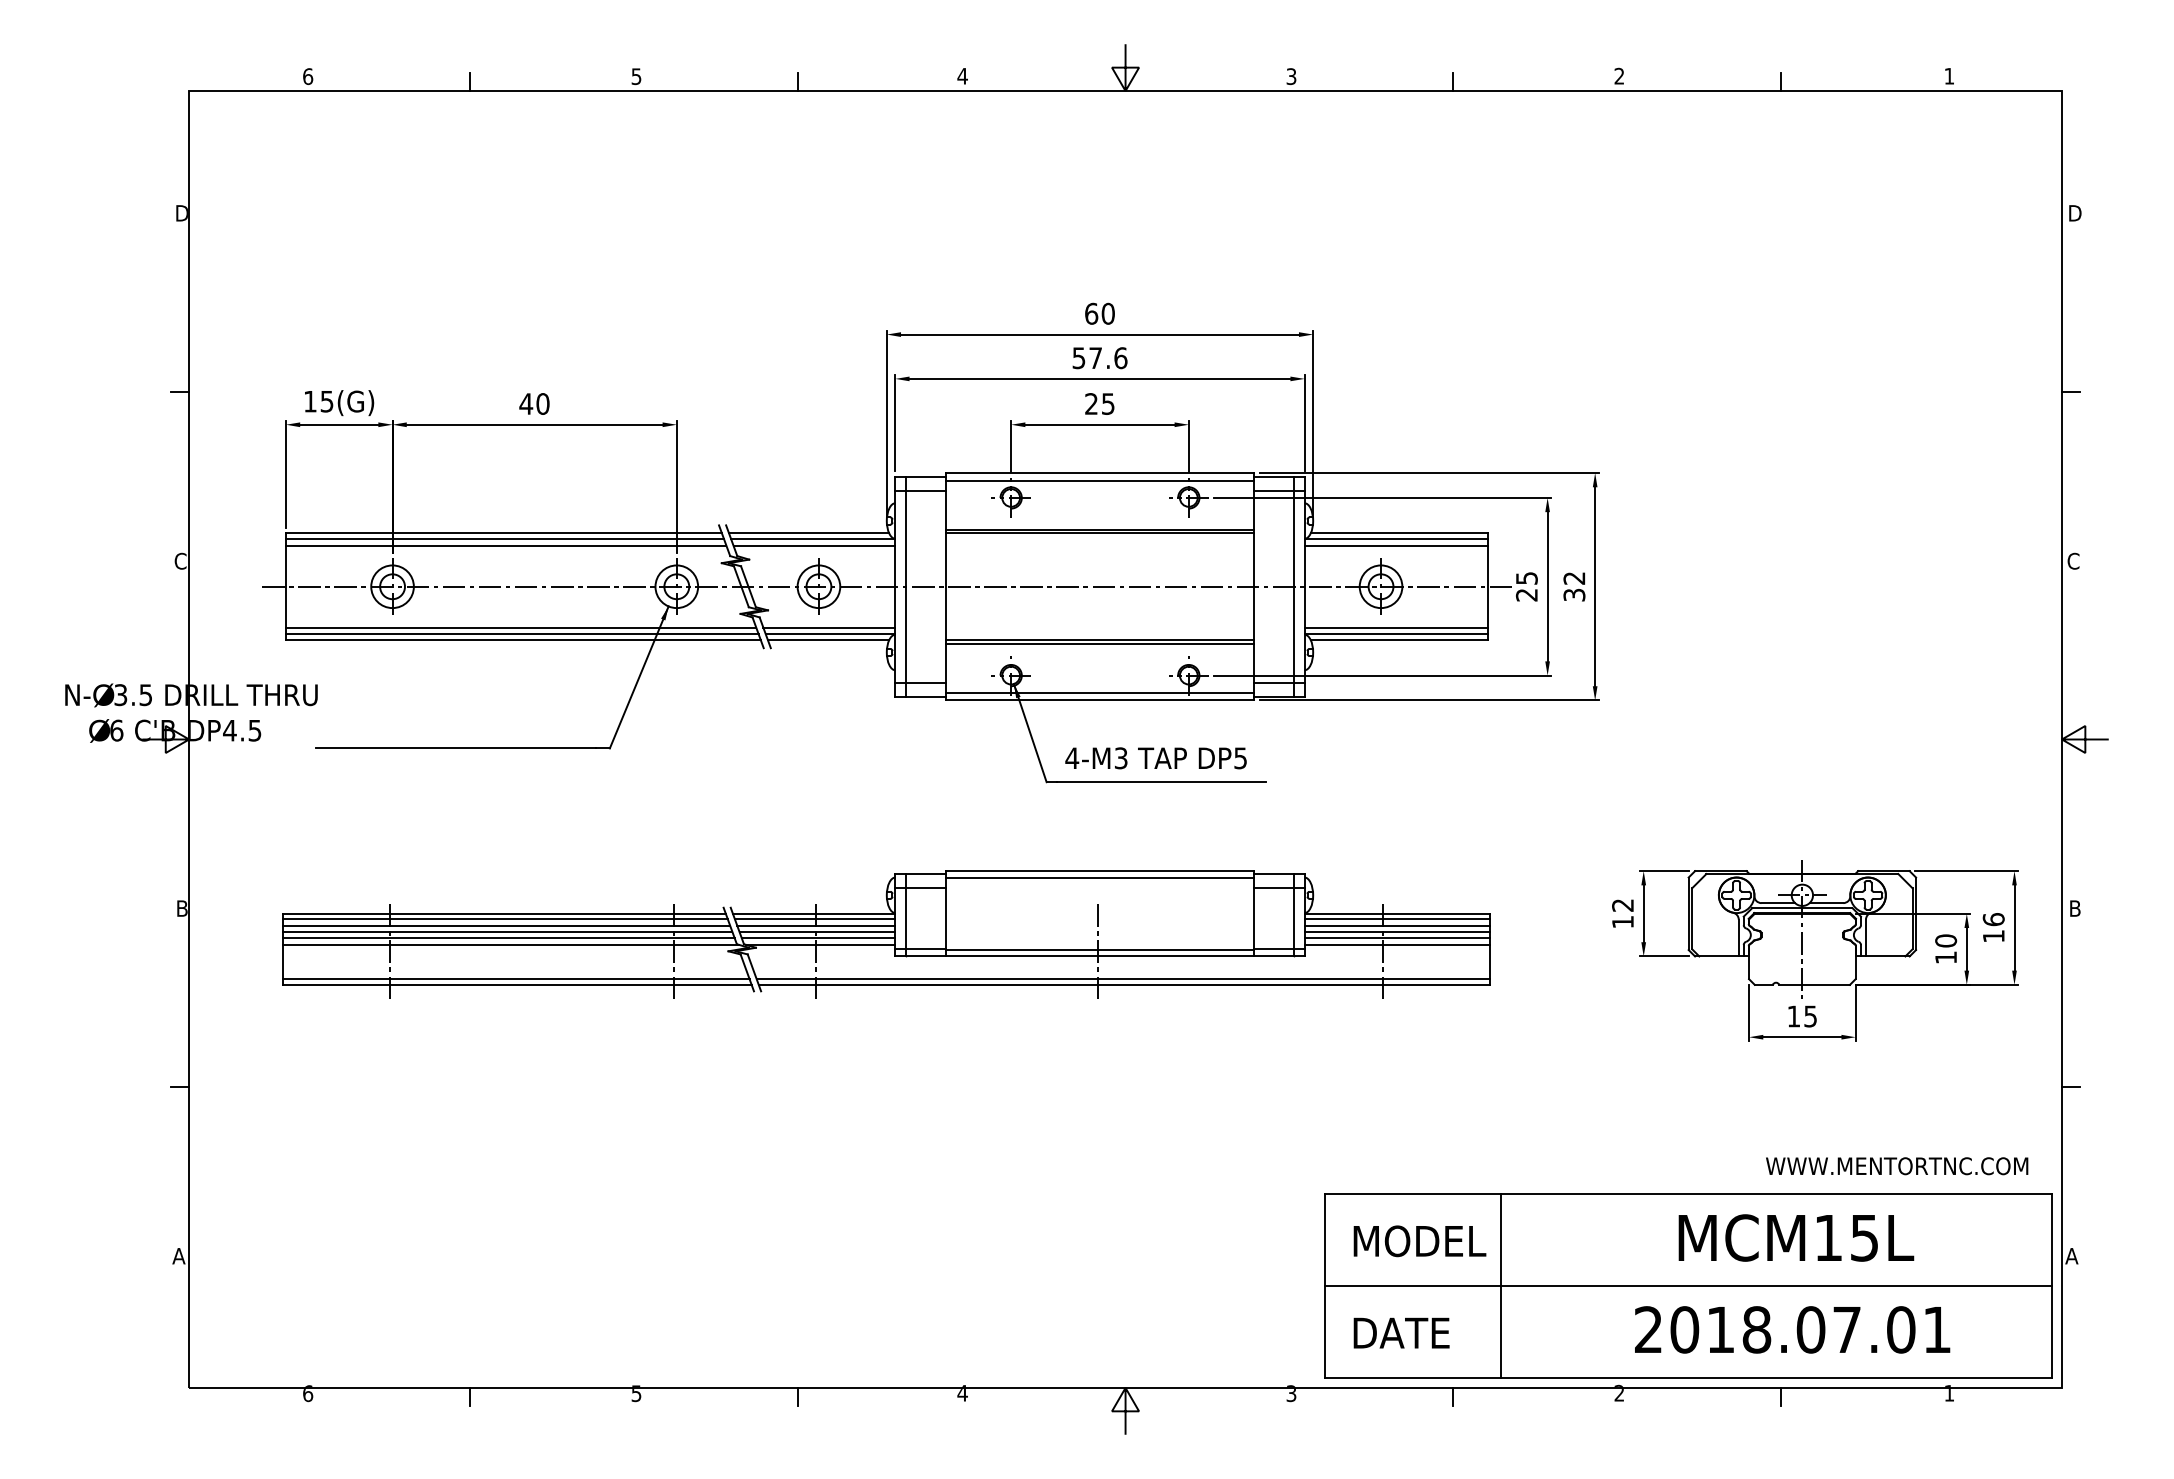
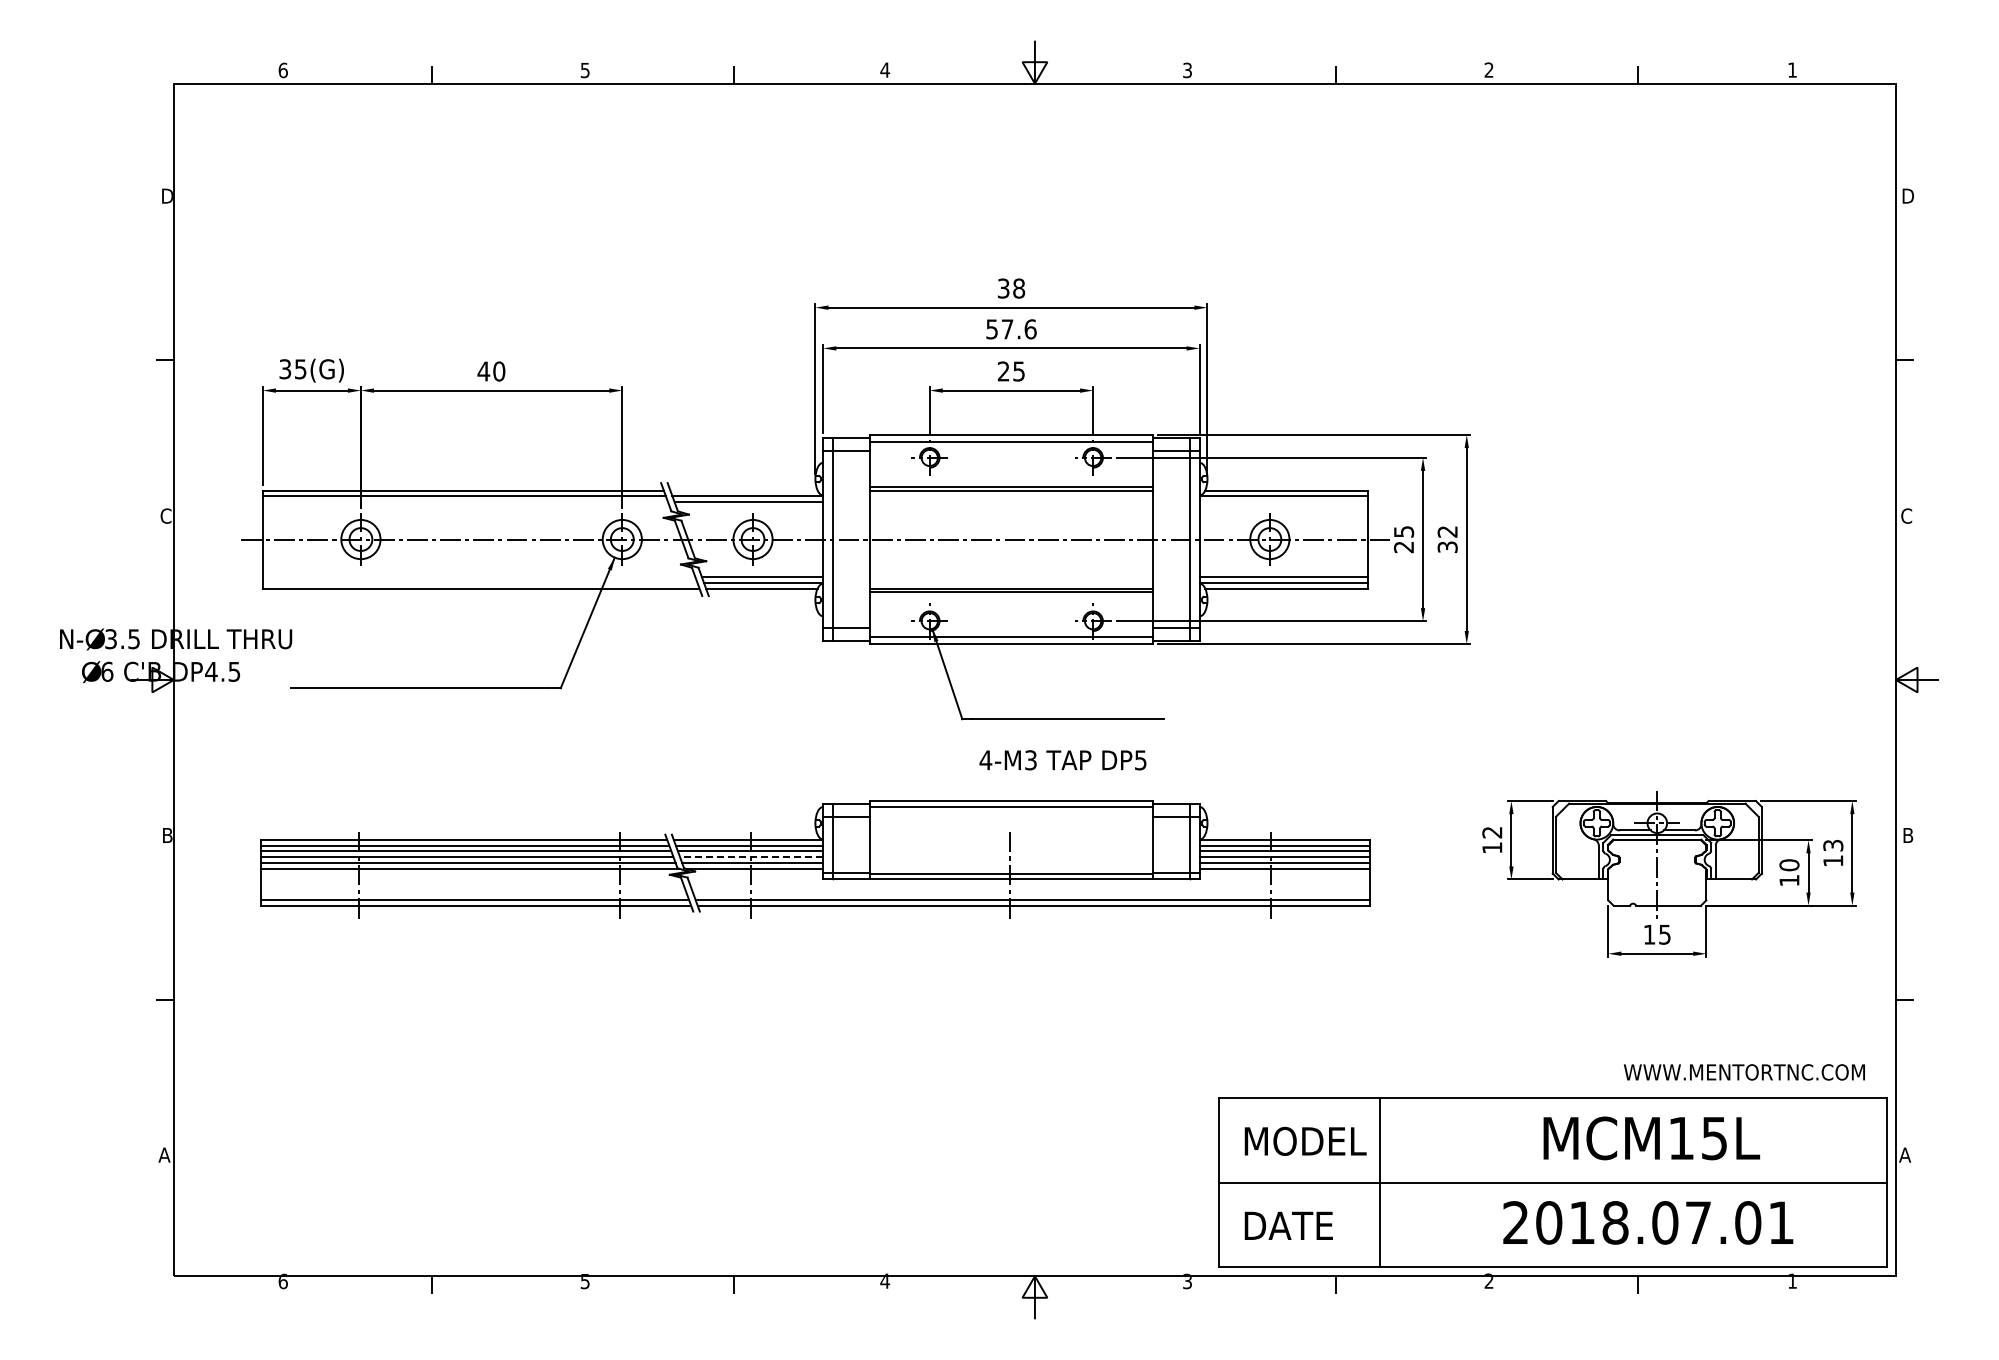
text: (1100, 313) -> (1011, 288), 60 -> 38
text: (310, 401) -> (285, 369), 15(G) -> 35(G)
line: (808, 533) -> (743, 490), removed
line: (505, 545) -> (464, 501), removed
line: (1395, 545) -> (1283, 501), removed
line: (520, 628) -> (478, 577), removed
line: (521, 634) -> (479, 583), removed
text: (1155, 758) -> (1062, 760), moved
text: (1993, 919) -> (1833, 845), 16 -> 13
line: (817, 931) -> (751, 856), solid -> dashed

